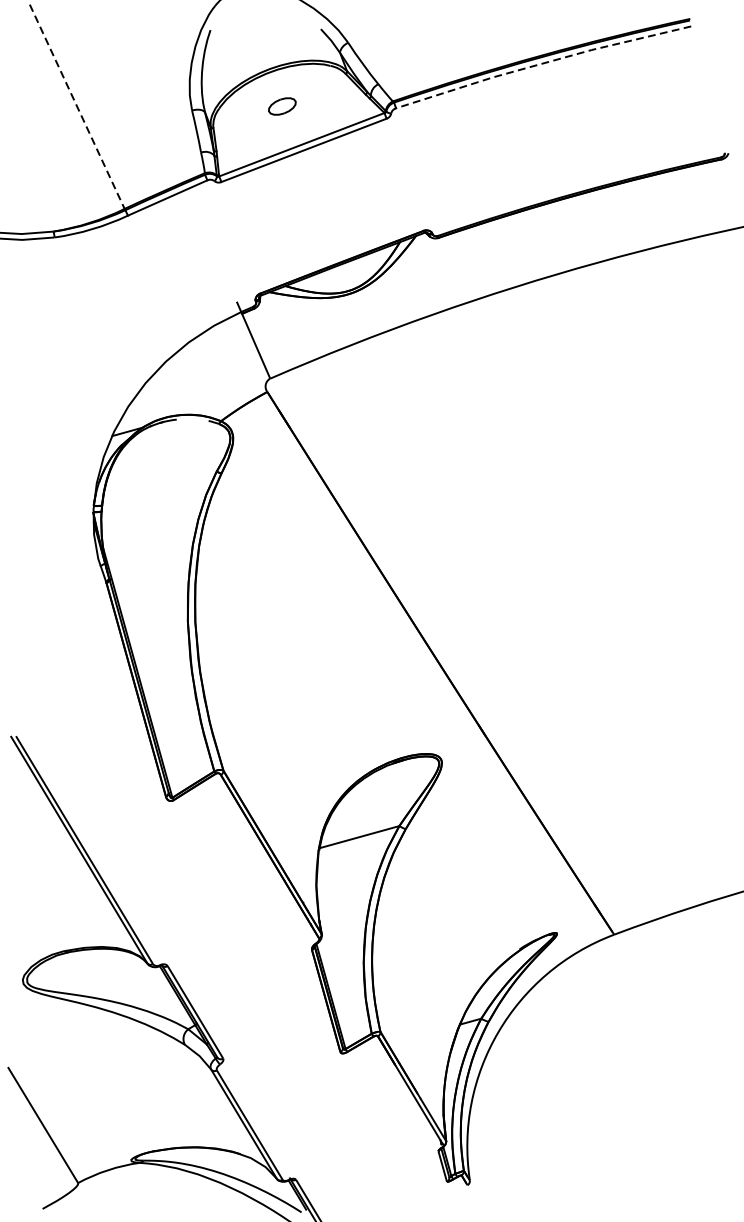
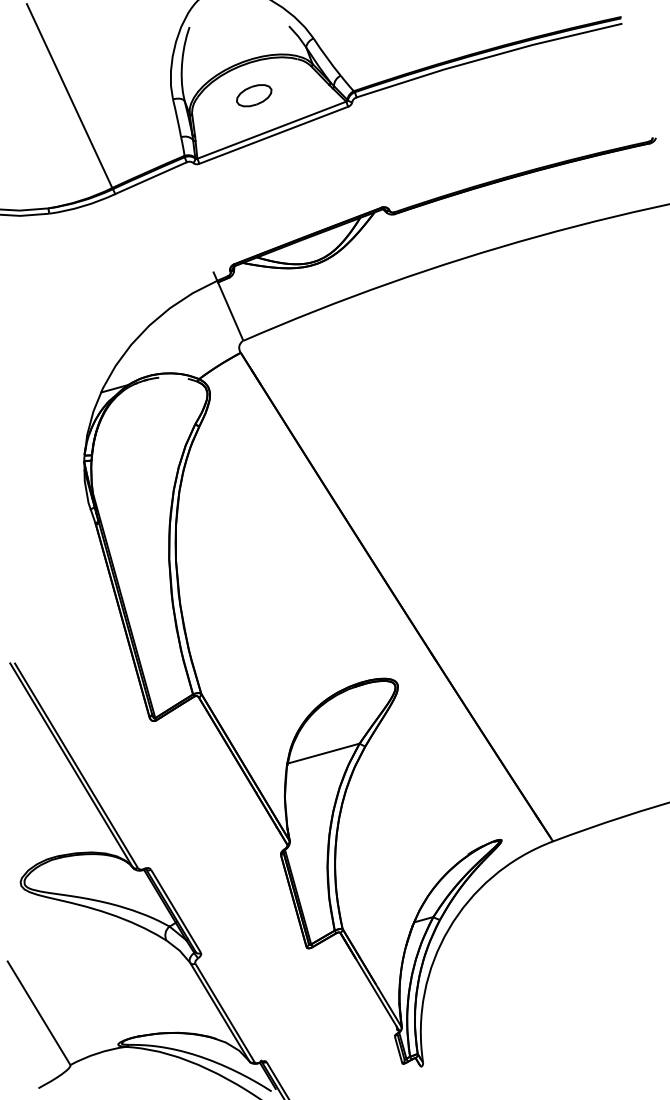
line: (542, 63) -> (488, 57), dashed -> solid
part: (282, 106) -> (254, 95), size x1.43
line: (77, 107) -> (69, 96), dashed -> solid

